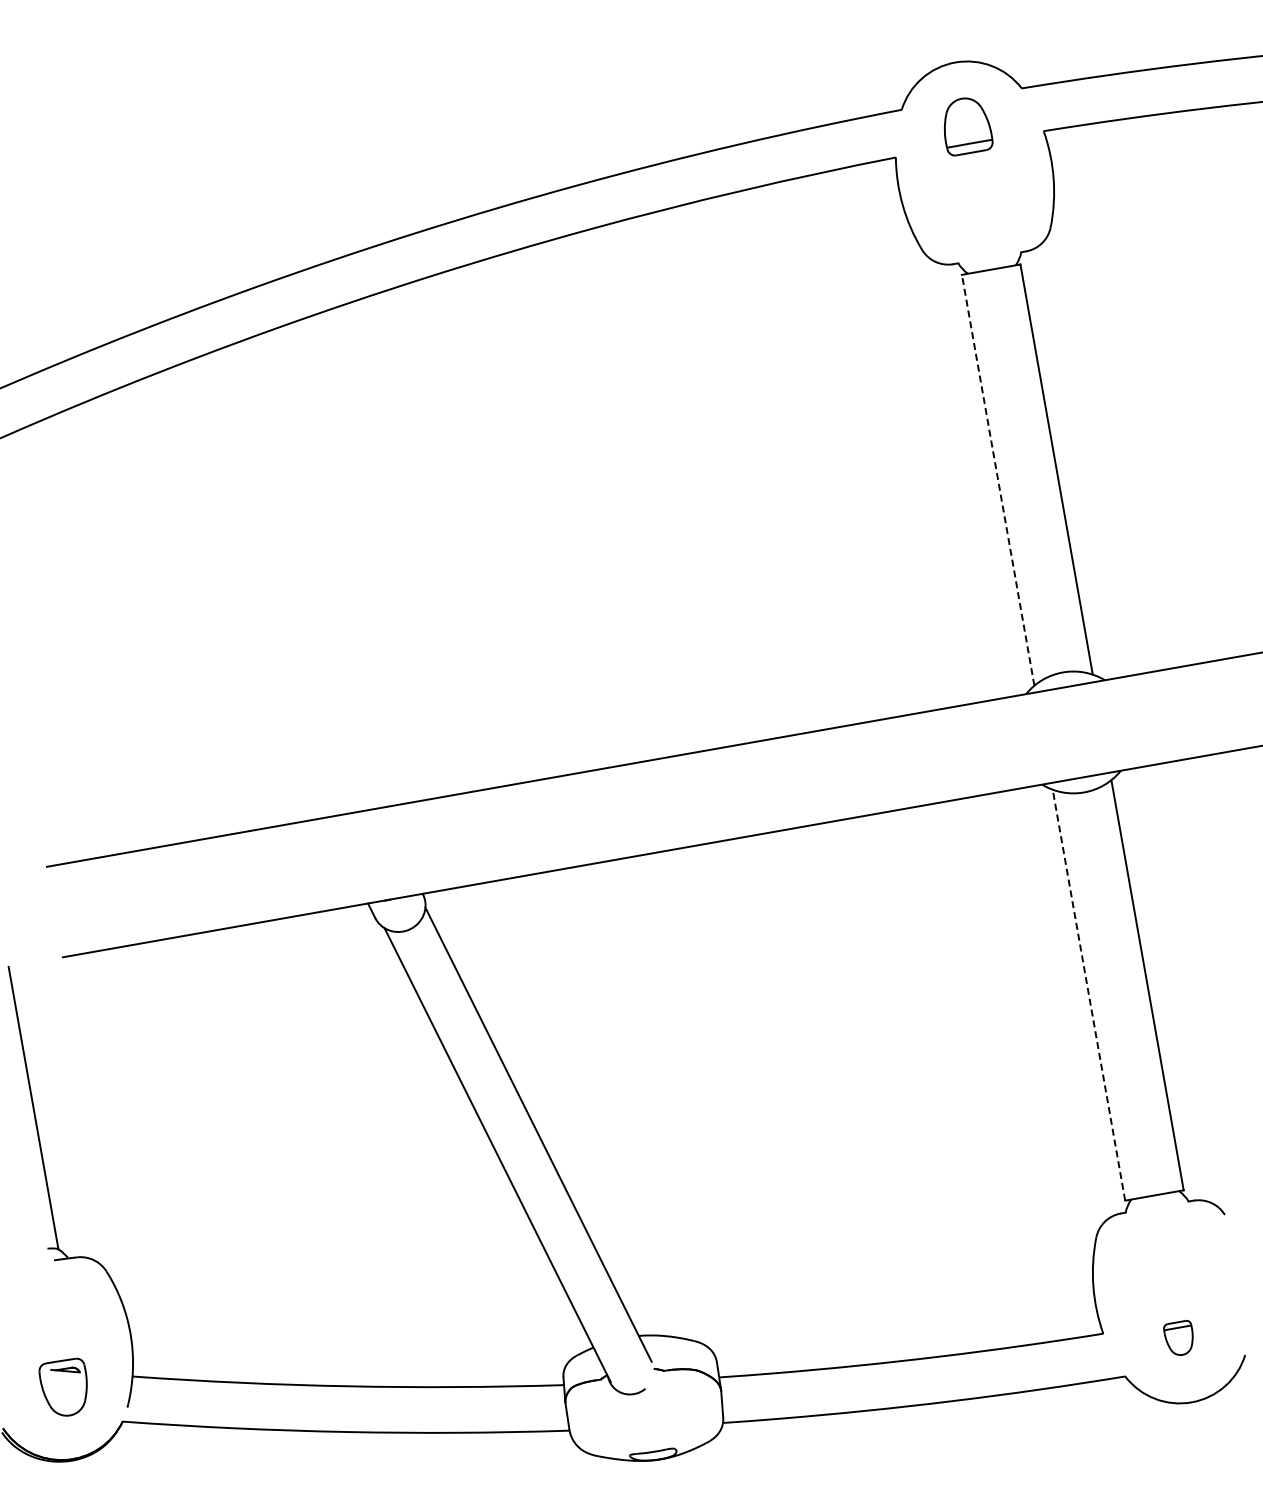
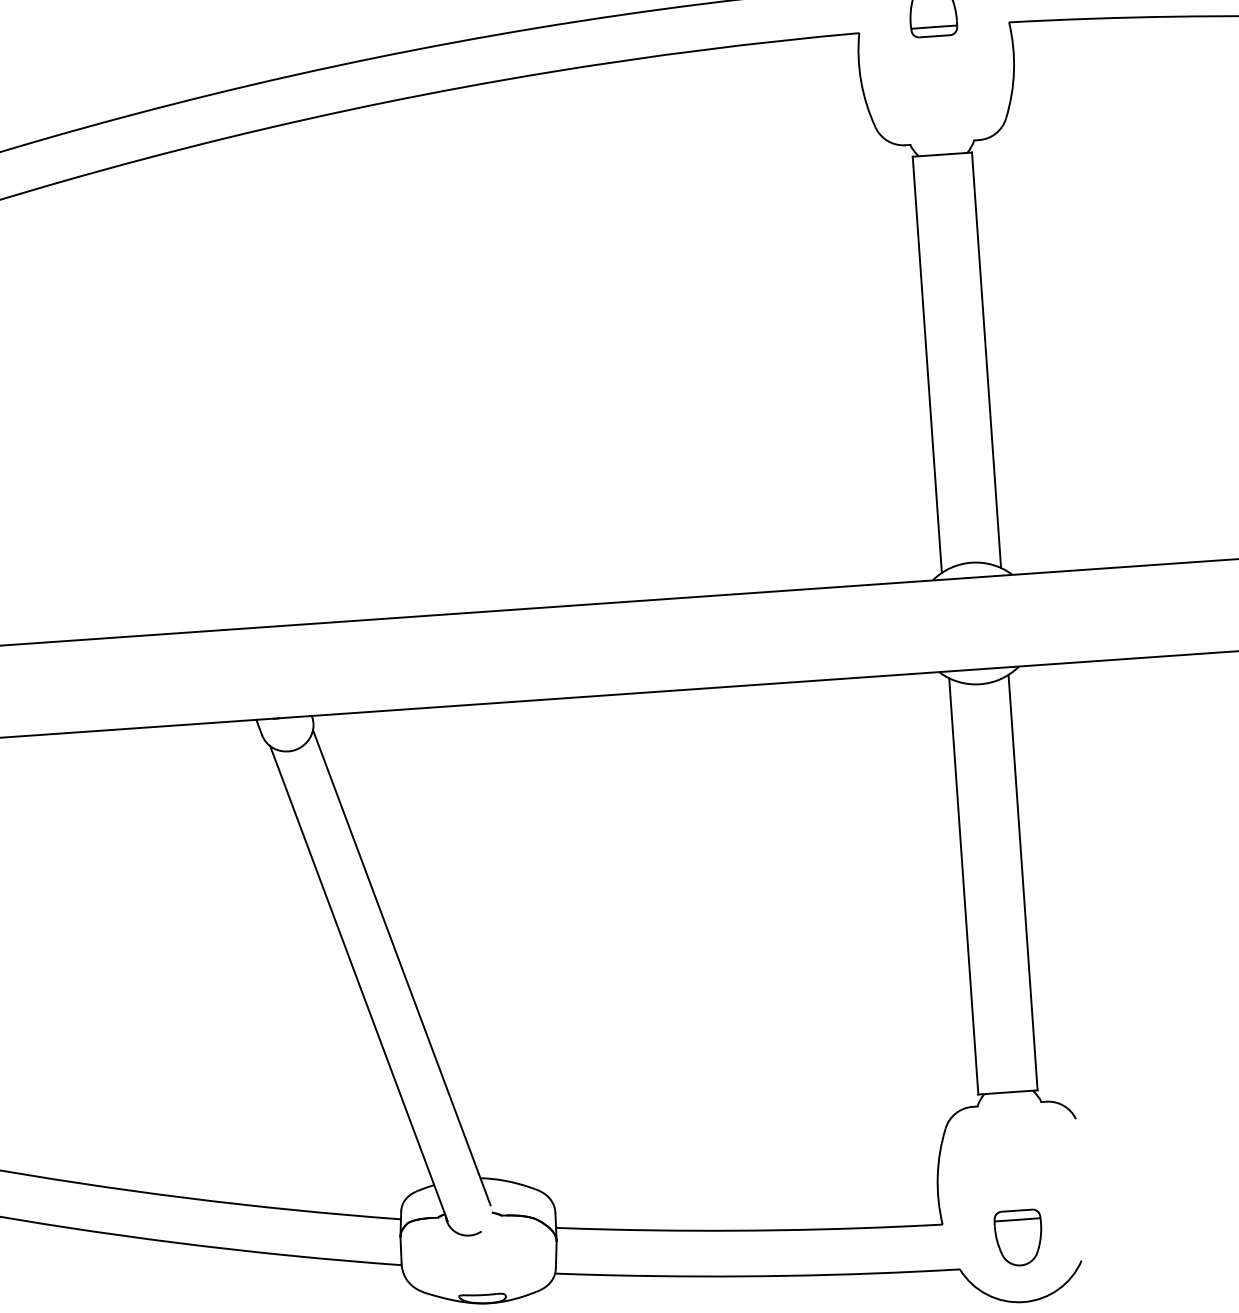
line: (998, 480) -> (927, 365), dashed -> solid
line: (1088, 995) -> (963, 886), dashed -> solid
part: (1178, 1337) -> (1017, 1236), size x1.67

